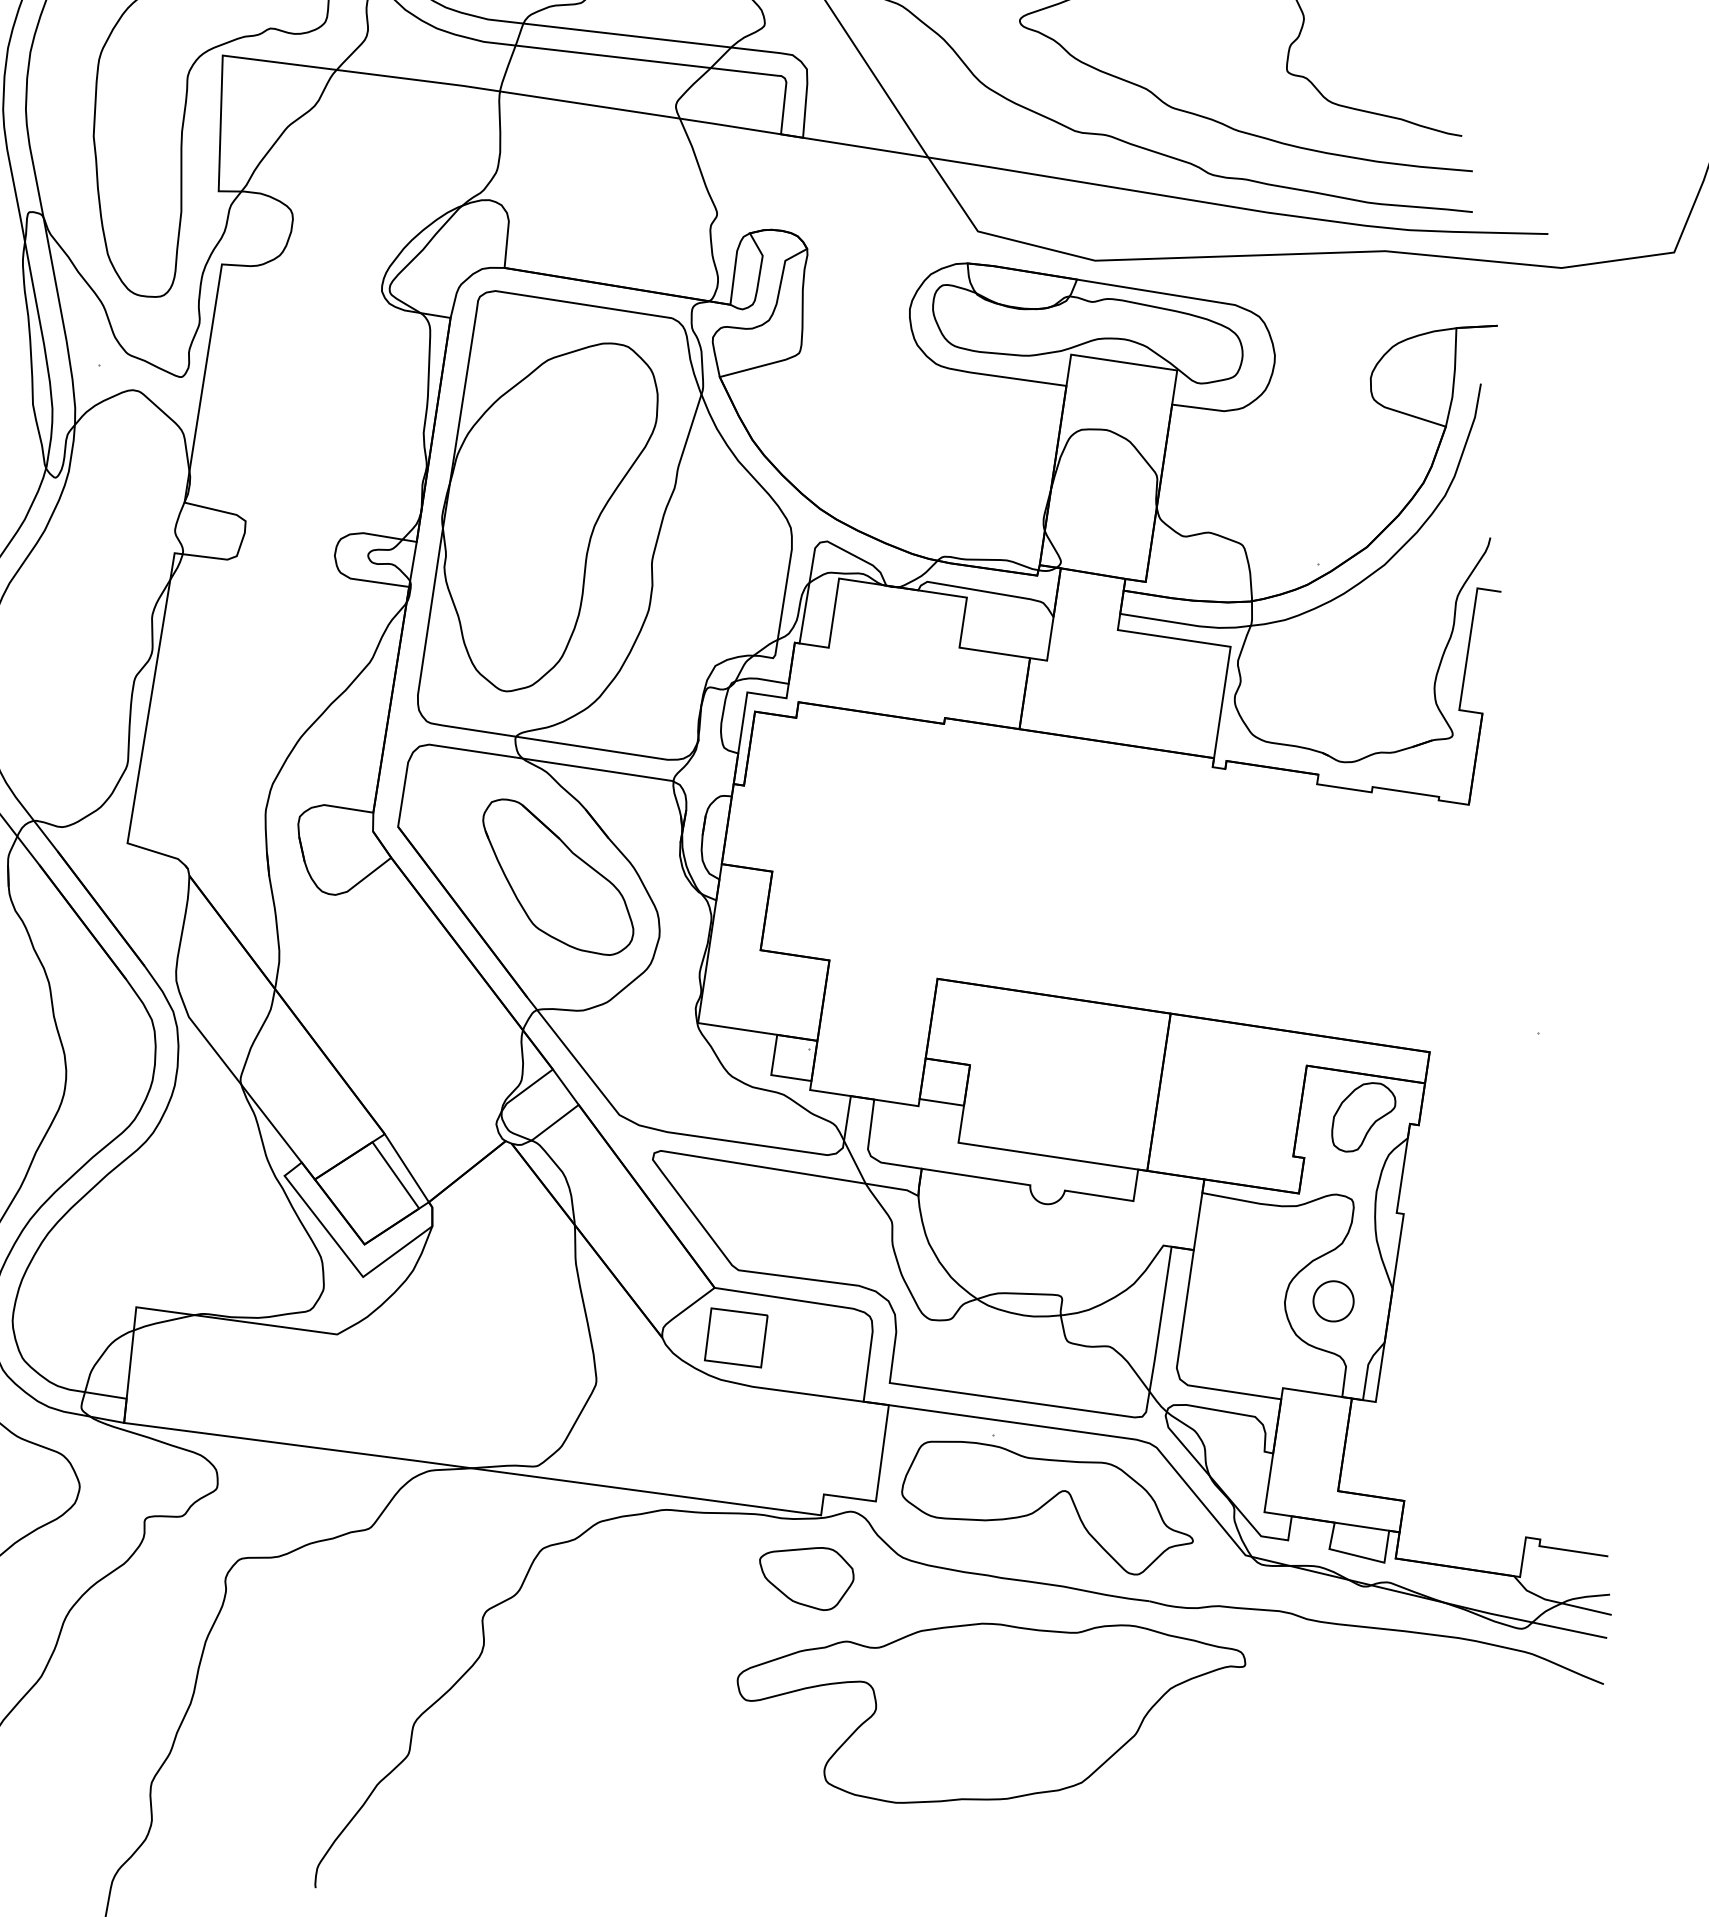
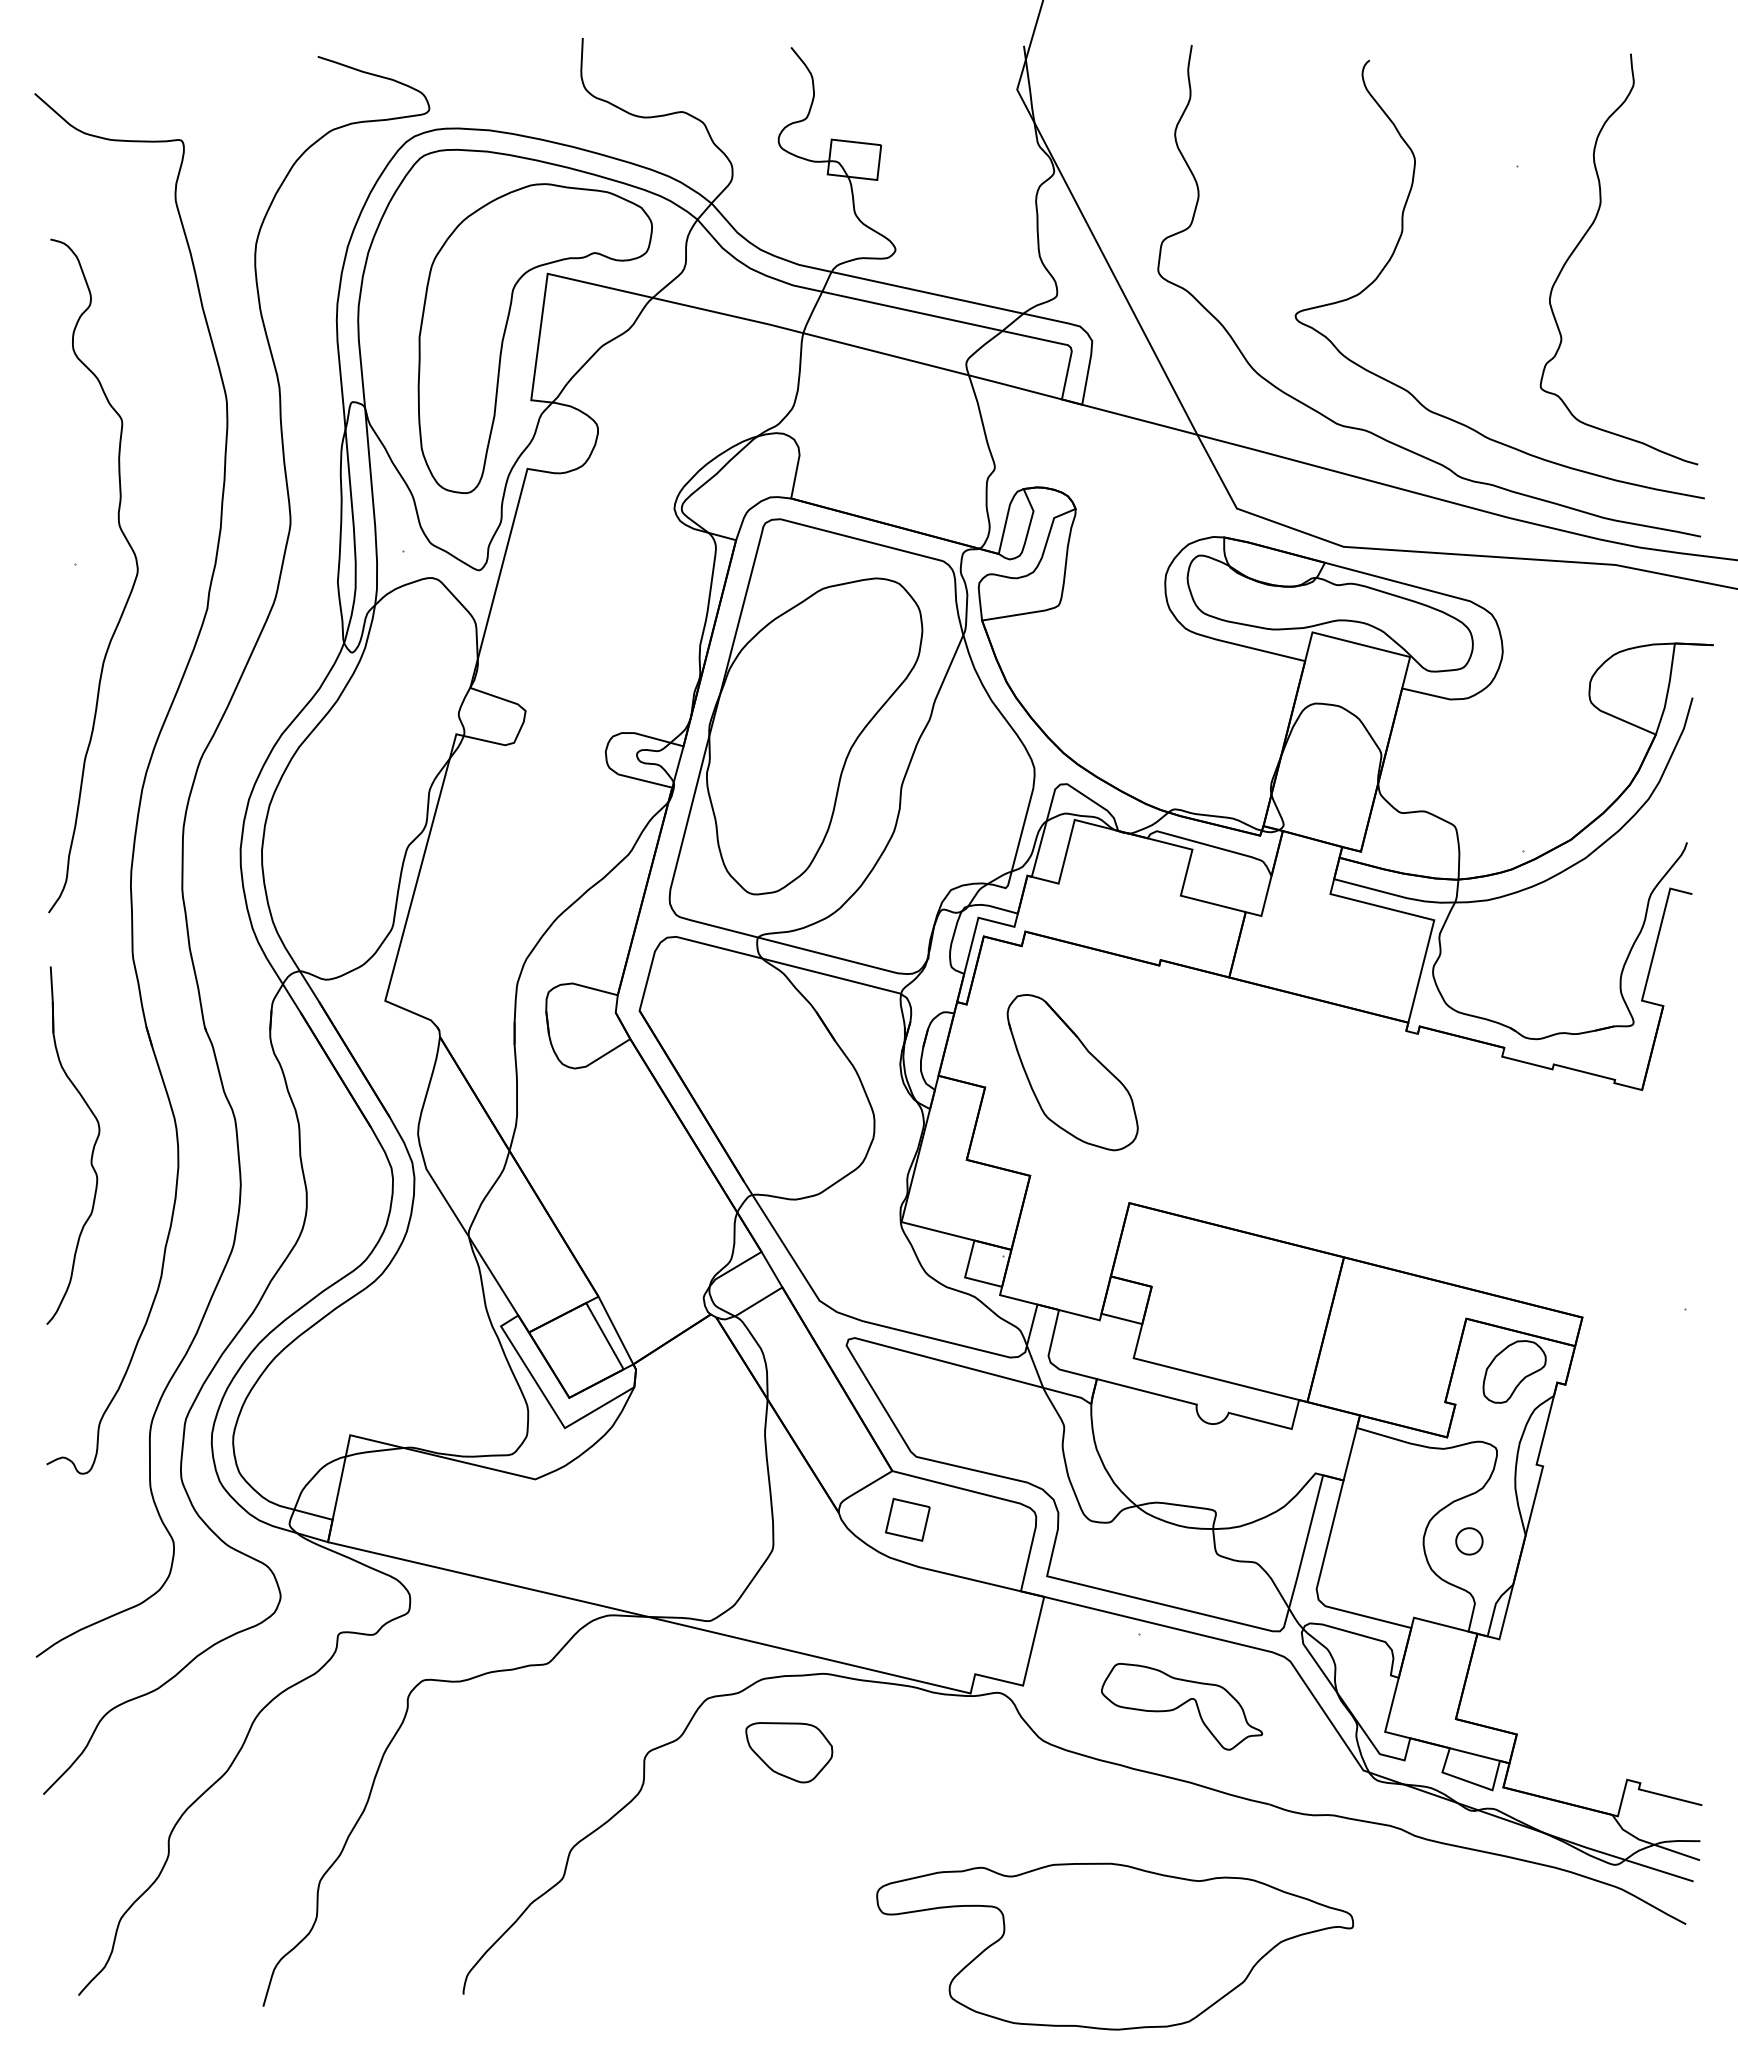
part: (558, 876) -> (1072, 1072), moved
part: (1333, 1301) -> (1469, 1541), size x0.7
part: (735, 1337) -> (907, 1519), size x0.7
part: (1045, 1506) -> (1181, 1706), size x0.6
part: (808, 1579) -> (789, 1752), moved
part: (994, 1711) -> (1114, 1946), moved

